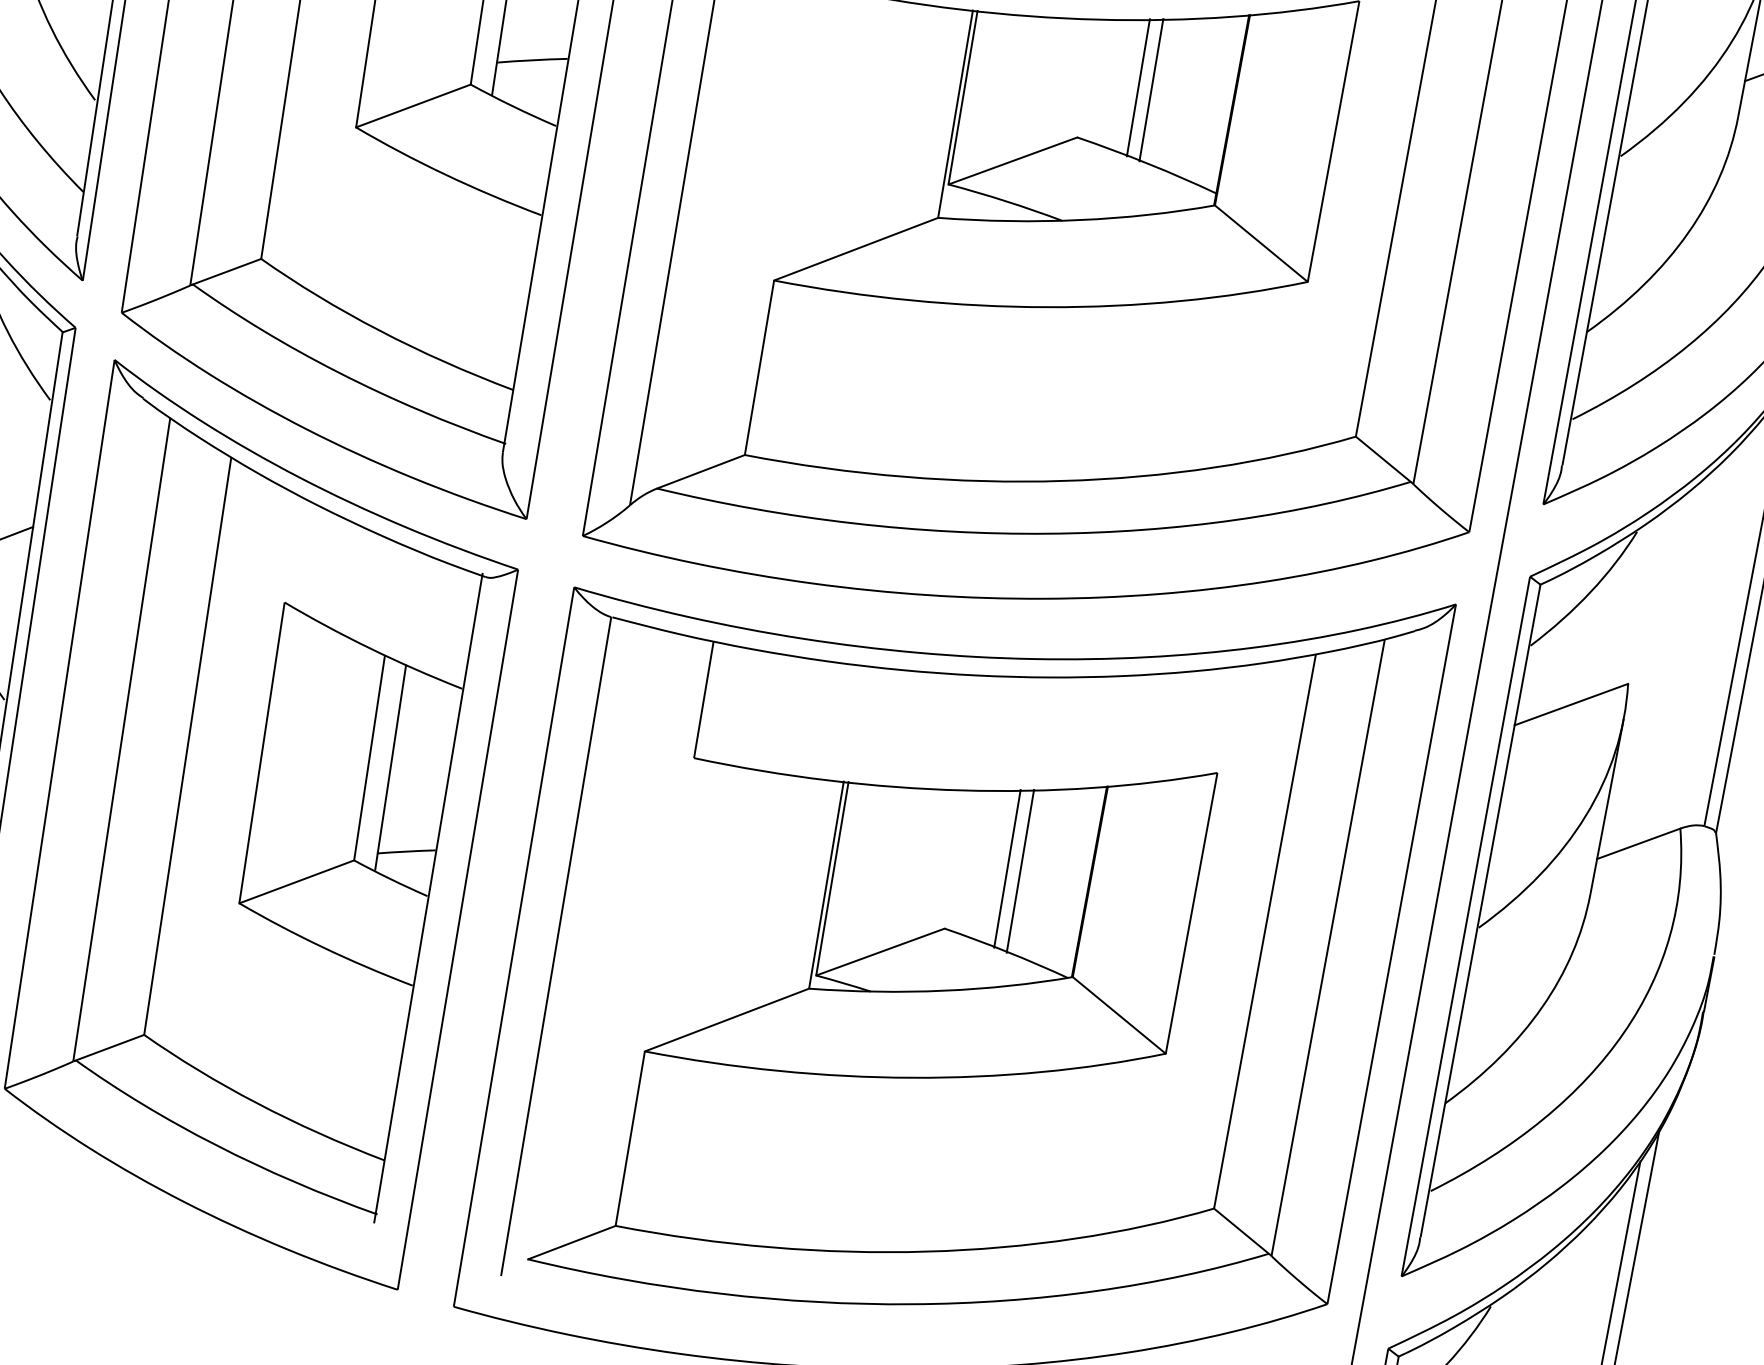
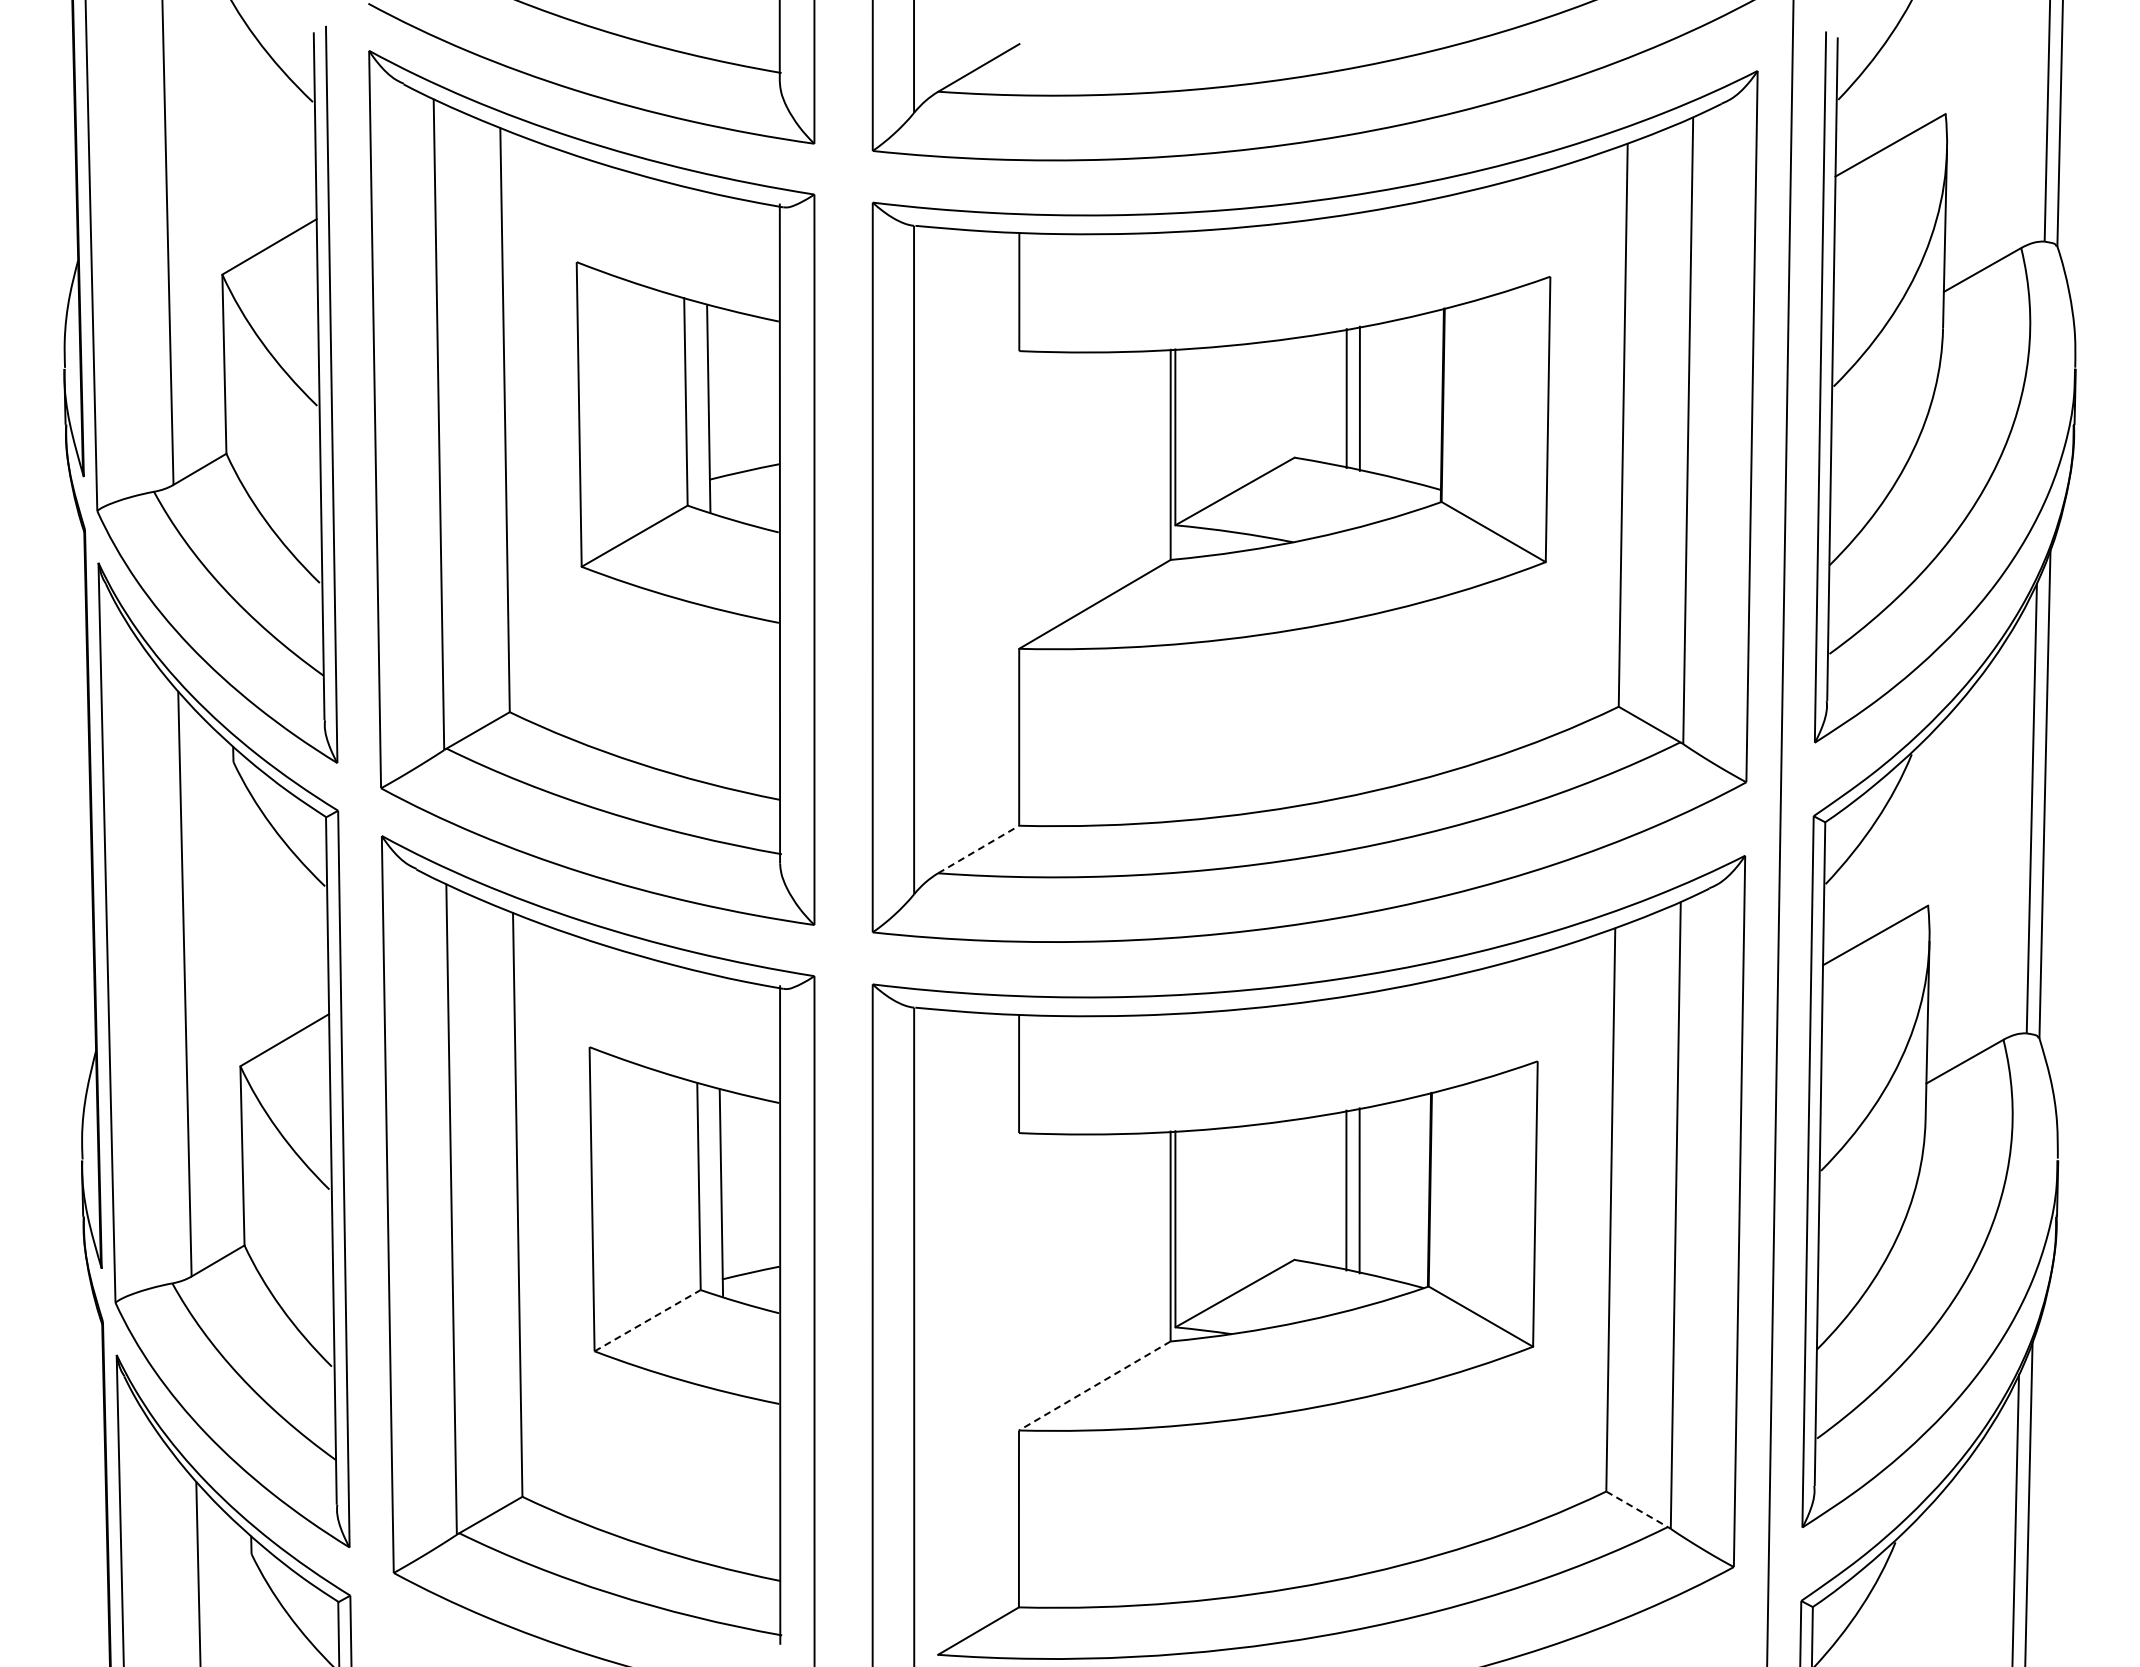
line: (700, 471) -> (978, 849), solid -> dashed
line: (297, 881) -> (648, 1320), solid -> dashed
line: (726, 1019) -> (1094, 1385), solid -> dashed
line: (1241, 1231) -> (1637, 1509), solid -> dashed

